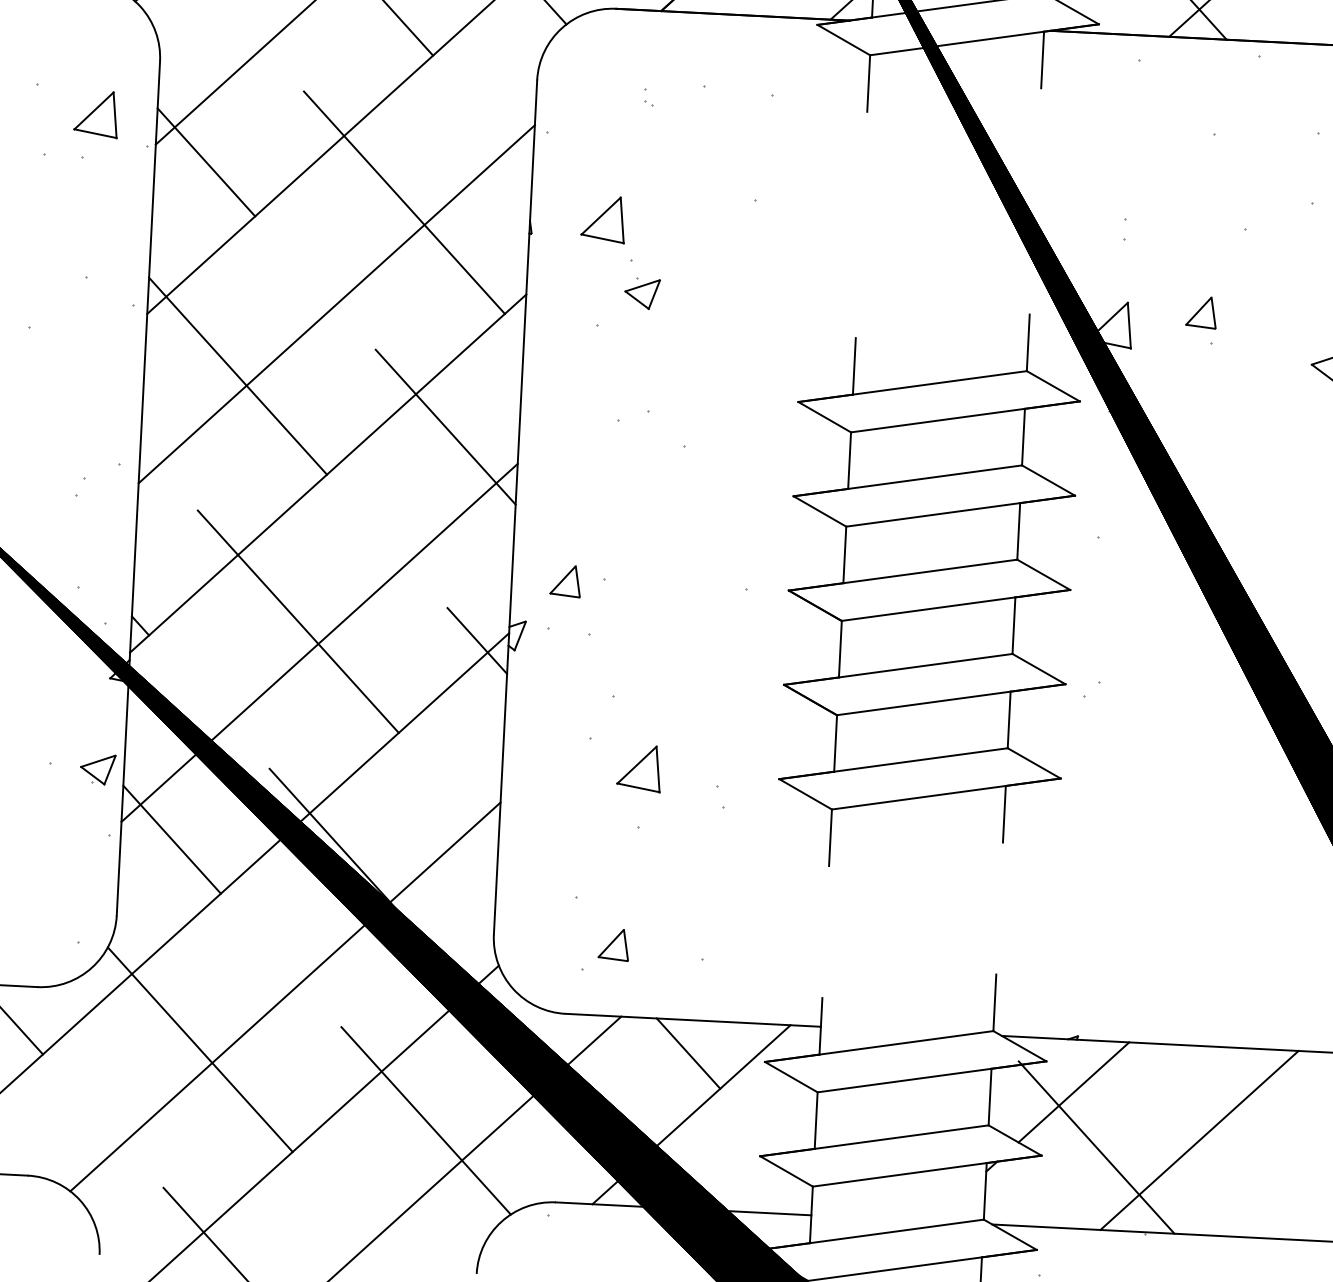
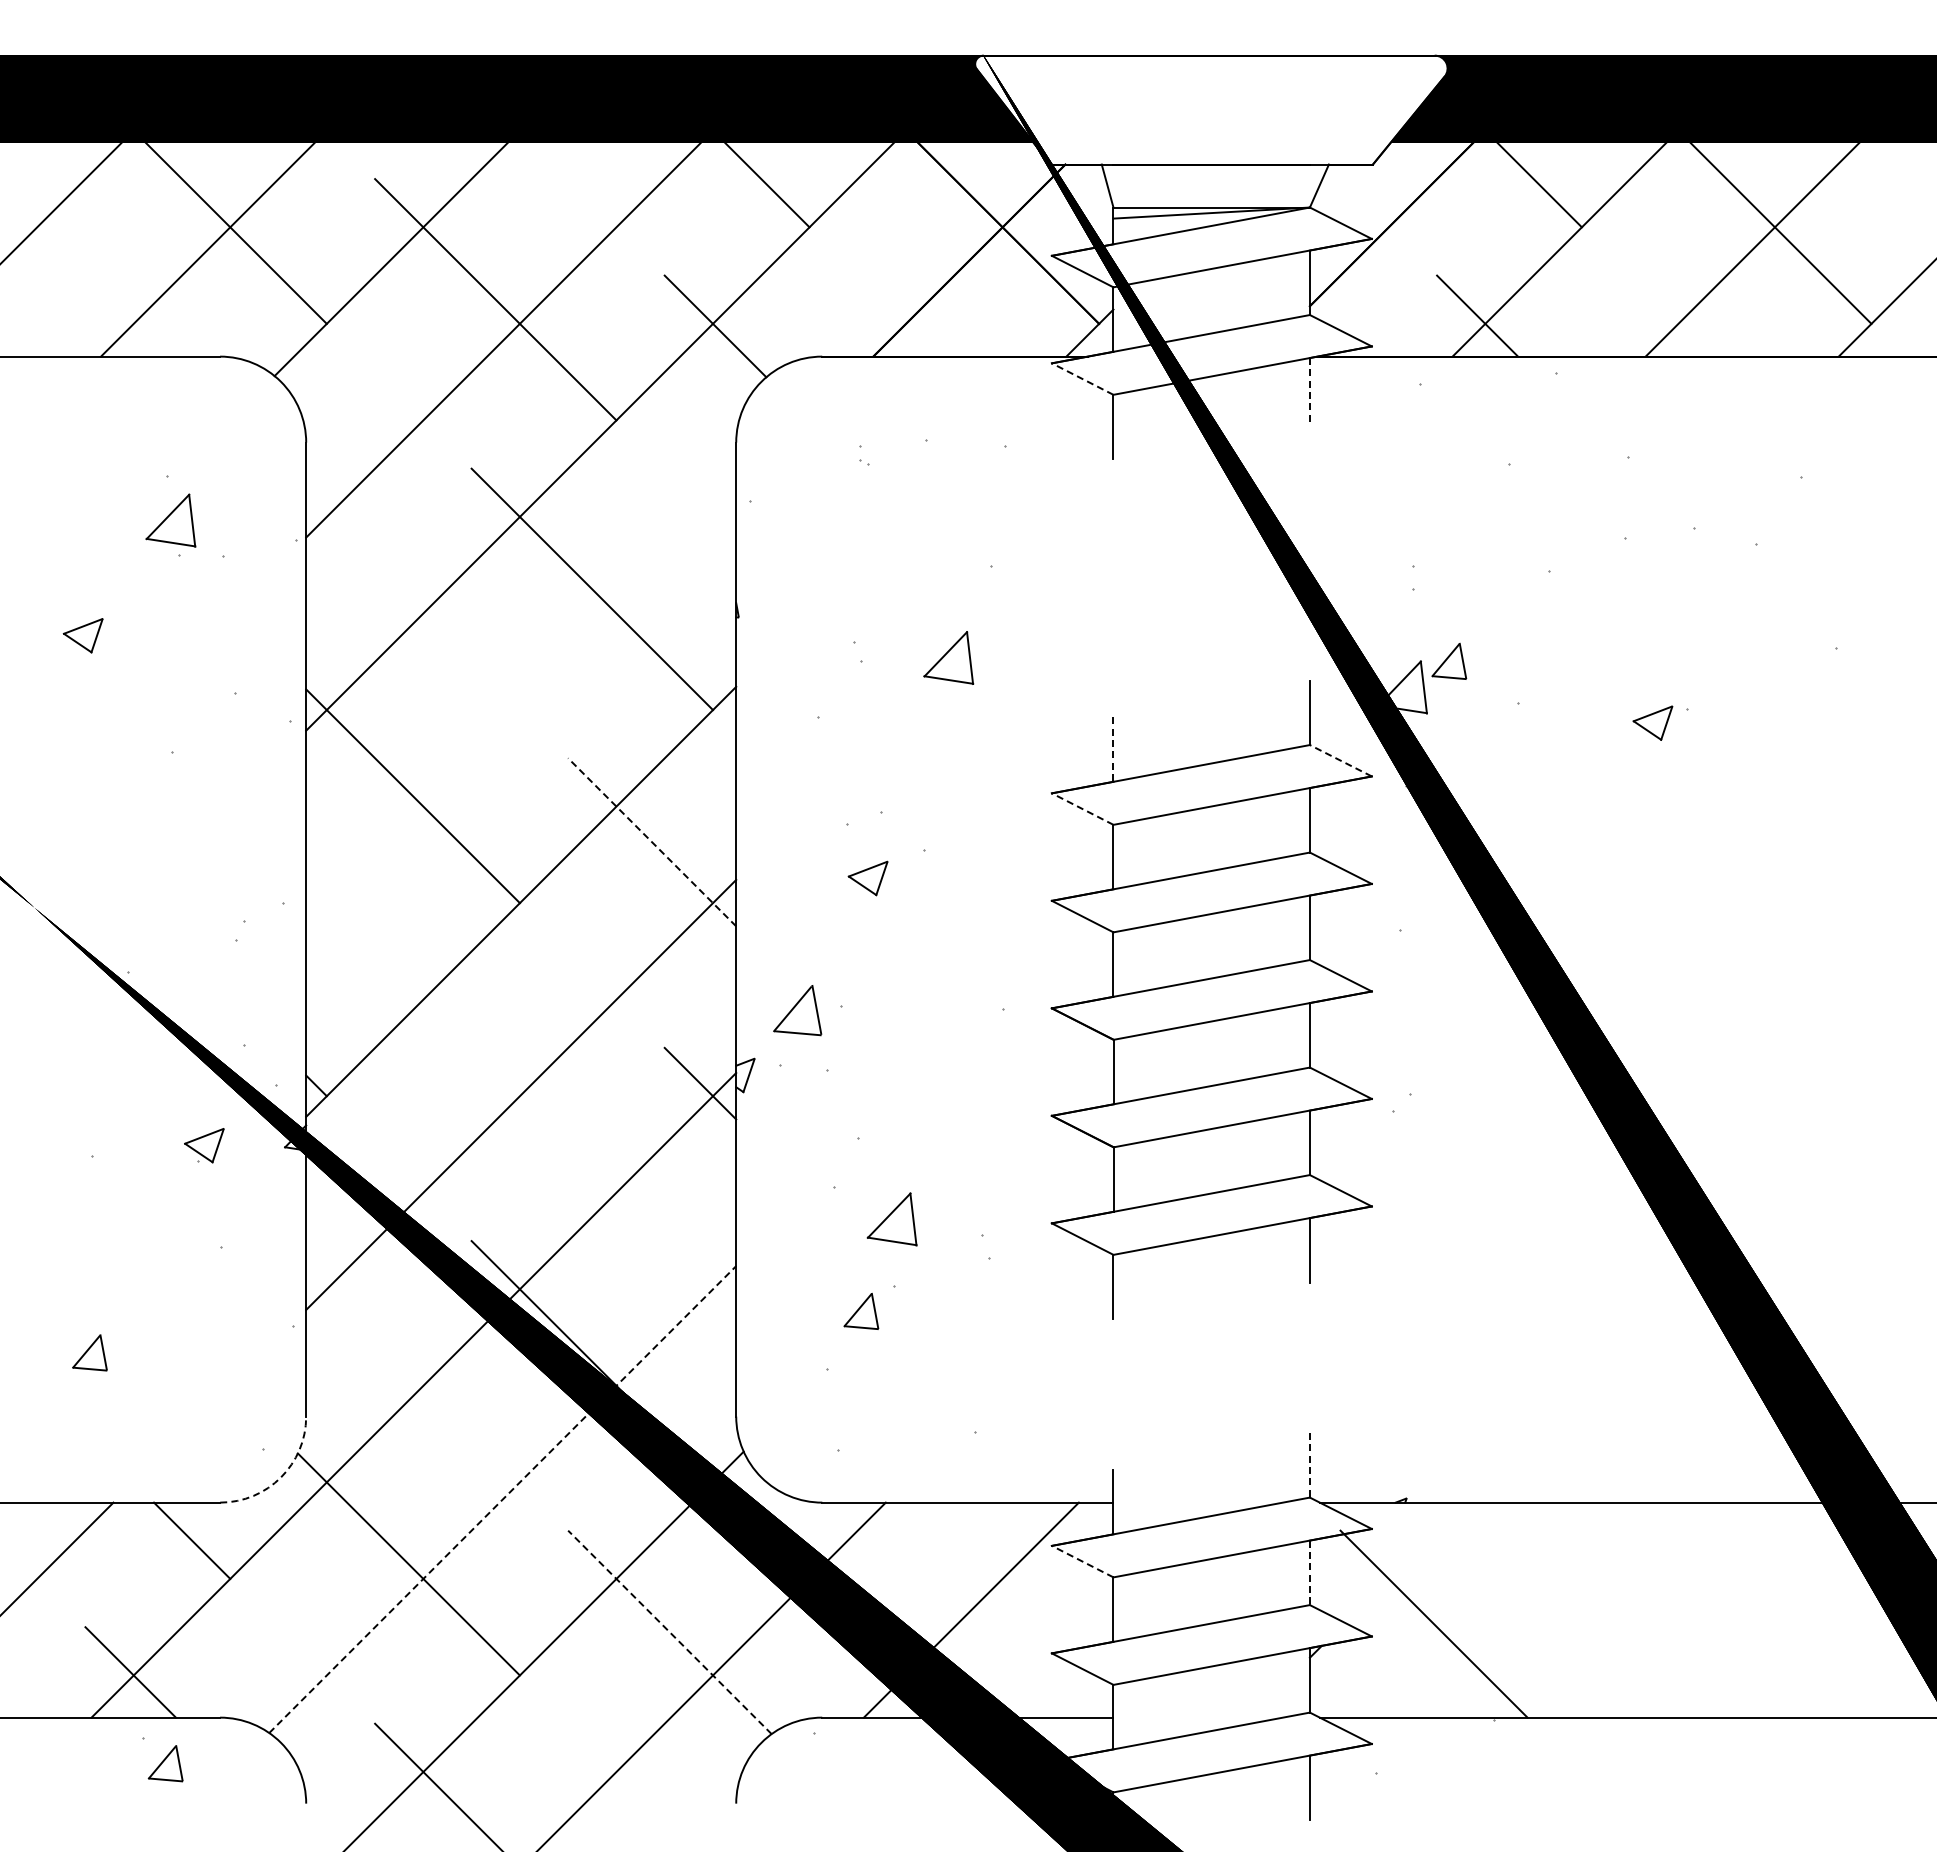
line: (843, 40) -> (1082, 379), solid -> dashed
line: (1042, 60) -> (1309, 390), solid -> dashed
part: (96, 114) -> (170, 520), moved
line: (206, 162) -> (364, 554), removed
part: (603, 219) -> (948, 657), moved
part: (641, 293) -> (867, 878), moved
line: (337, 304) -> (521, 708), removed
part: (1201, 311) -> (1449, 660), moved
line: (854, 367) -> (1113, 750), solid -> dashed
line: (1052, 386) -> (1340, 760), solid -> dashed
line: (824, 417) -> (1082, 809), solid -> dashed
line: (445, 427) -> (652, 842), solid -> dashed
part: (565, 581) -> (797, 1010), size x1.4
line: (298, 621) -> (495, 1071), removed
part: (98, 769) -> (204, 1145), moved
line: (171, 839) -> (364, 1326), removed
part: (614, 944) -> (861, 1311), moved
arc: (92, 967) -> (281, 1477), solid -> dashed
line: (286, 996) -> (503, 1499), solid -> dashed
line: (994, 1002) -> (1309, 1465), solid -> dashed
line: (688, 1053) -> (964, 1540), removed
line: (791, 1077) -> (1082, 1561), solid -> dashed
line: (1073, 1092) -> (1404, 1562), removed
line: (989, 1097) -> (1309, 1573), solid -> dashed
line: (425, 1120) -> (669, 1632), solid -> dashed
line: (1199, 1139) -> (1550, 1609), removed

